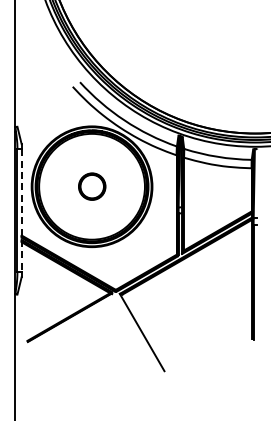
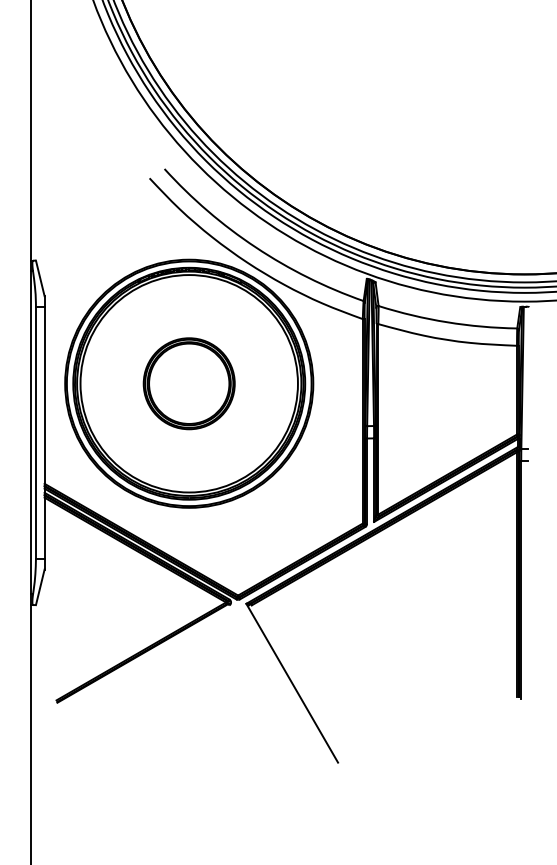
part: (92, 186) -> (190, 383), size x1.67
line: (21, 211) -> (44, 434), dashed -> solid

